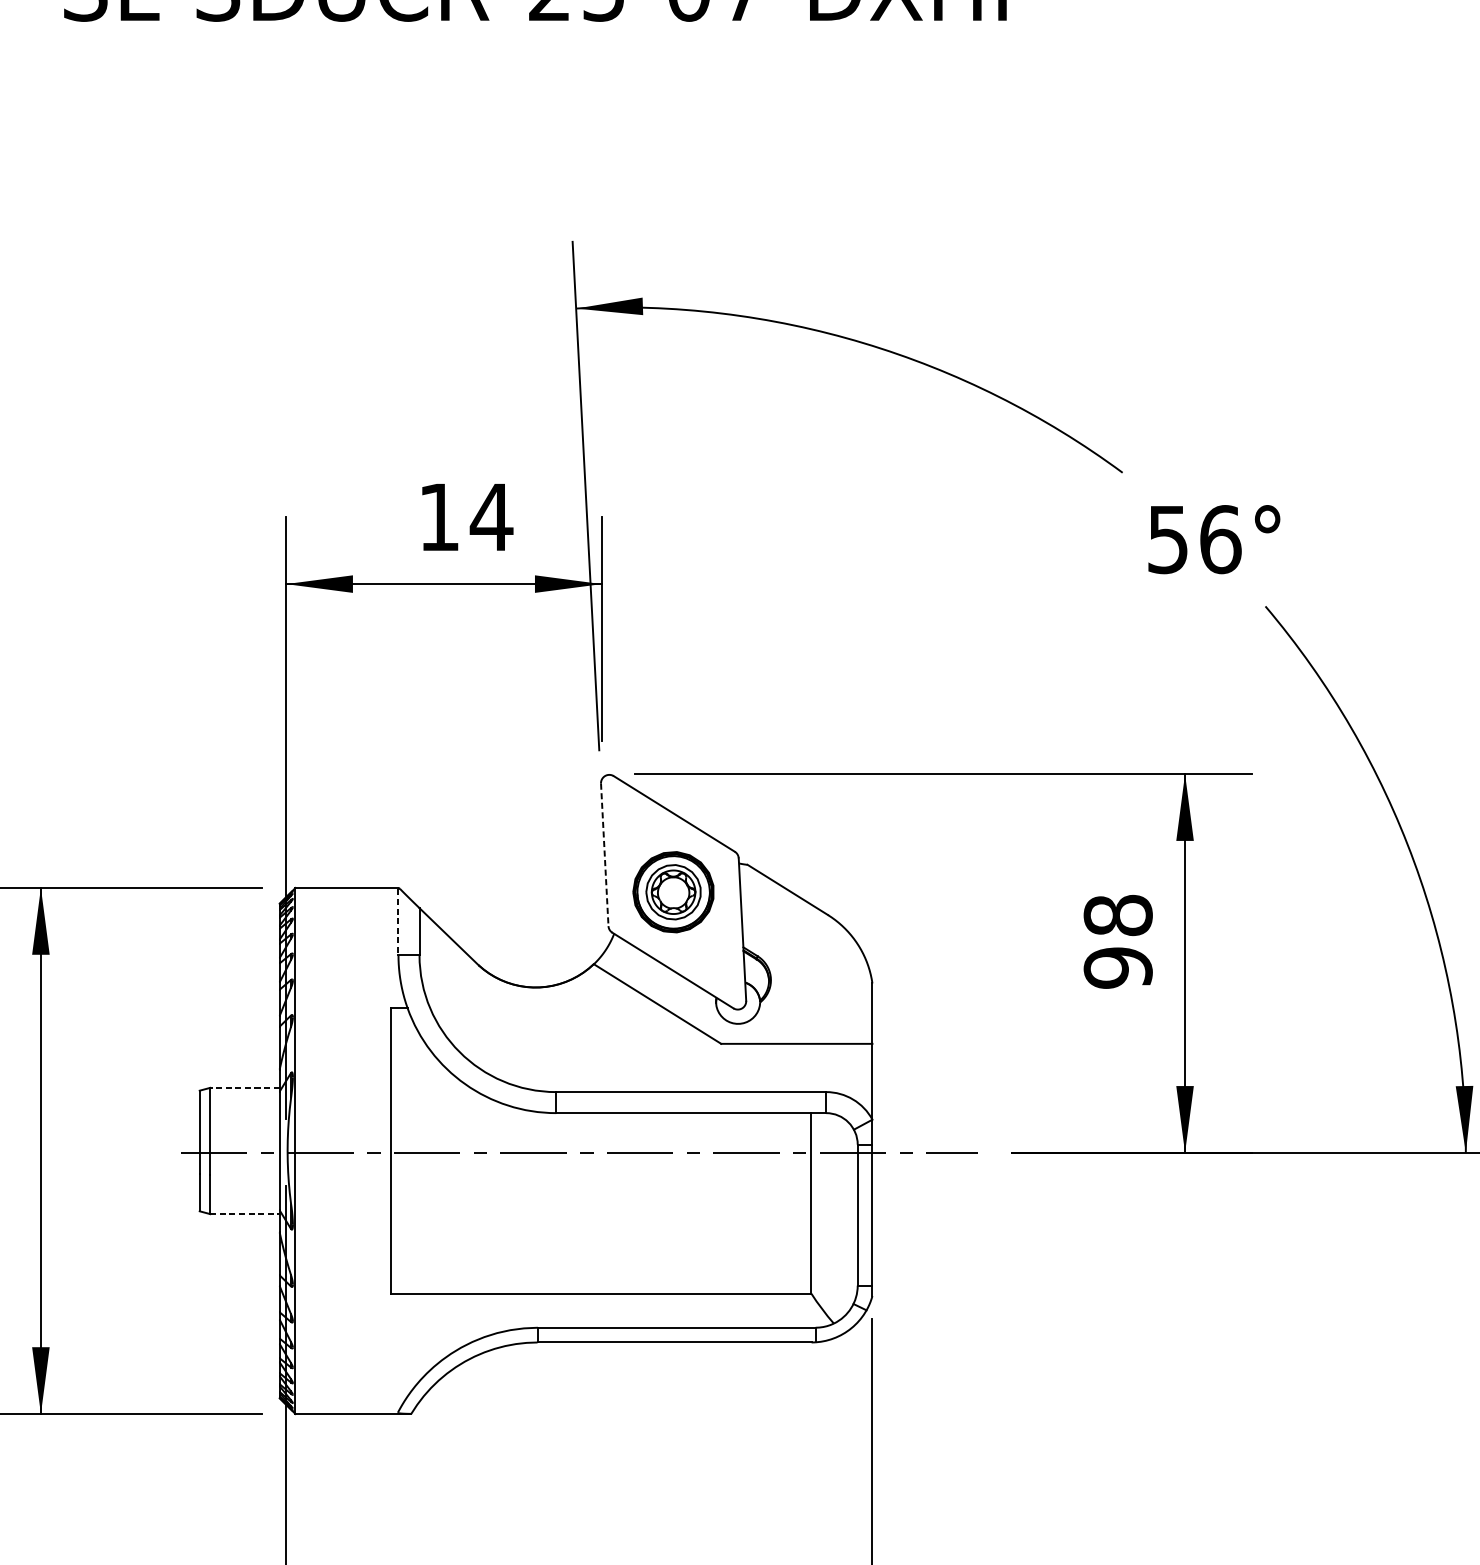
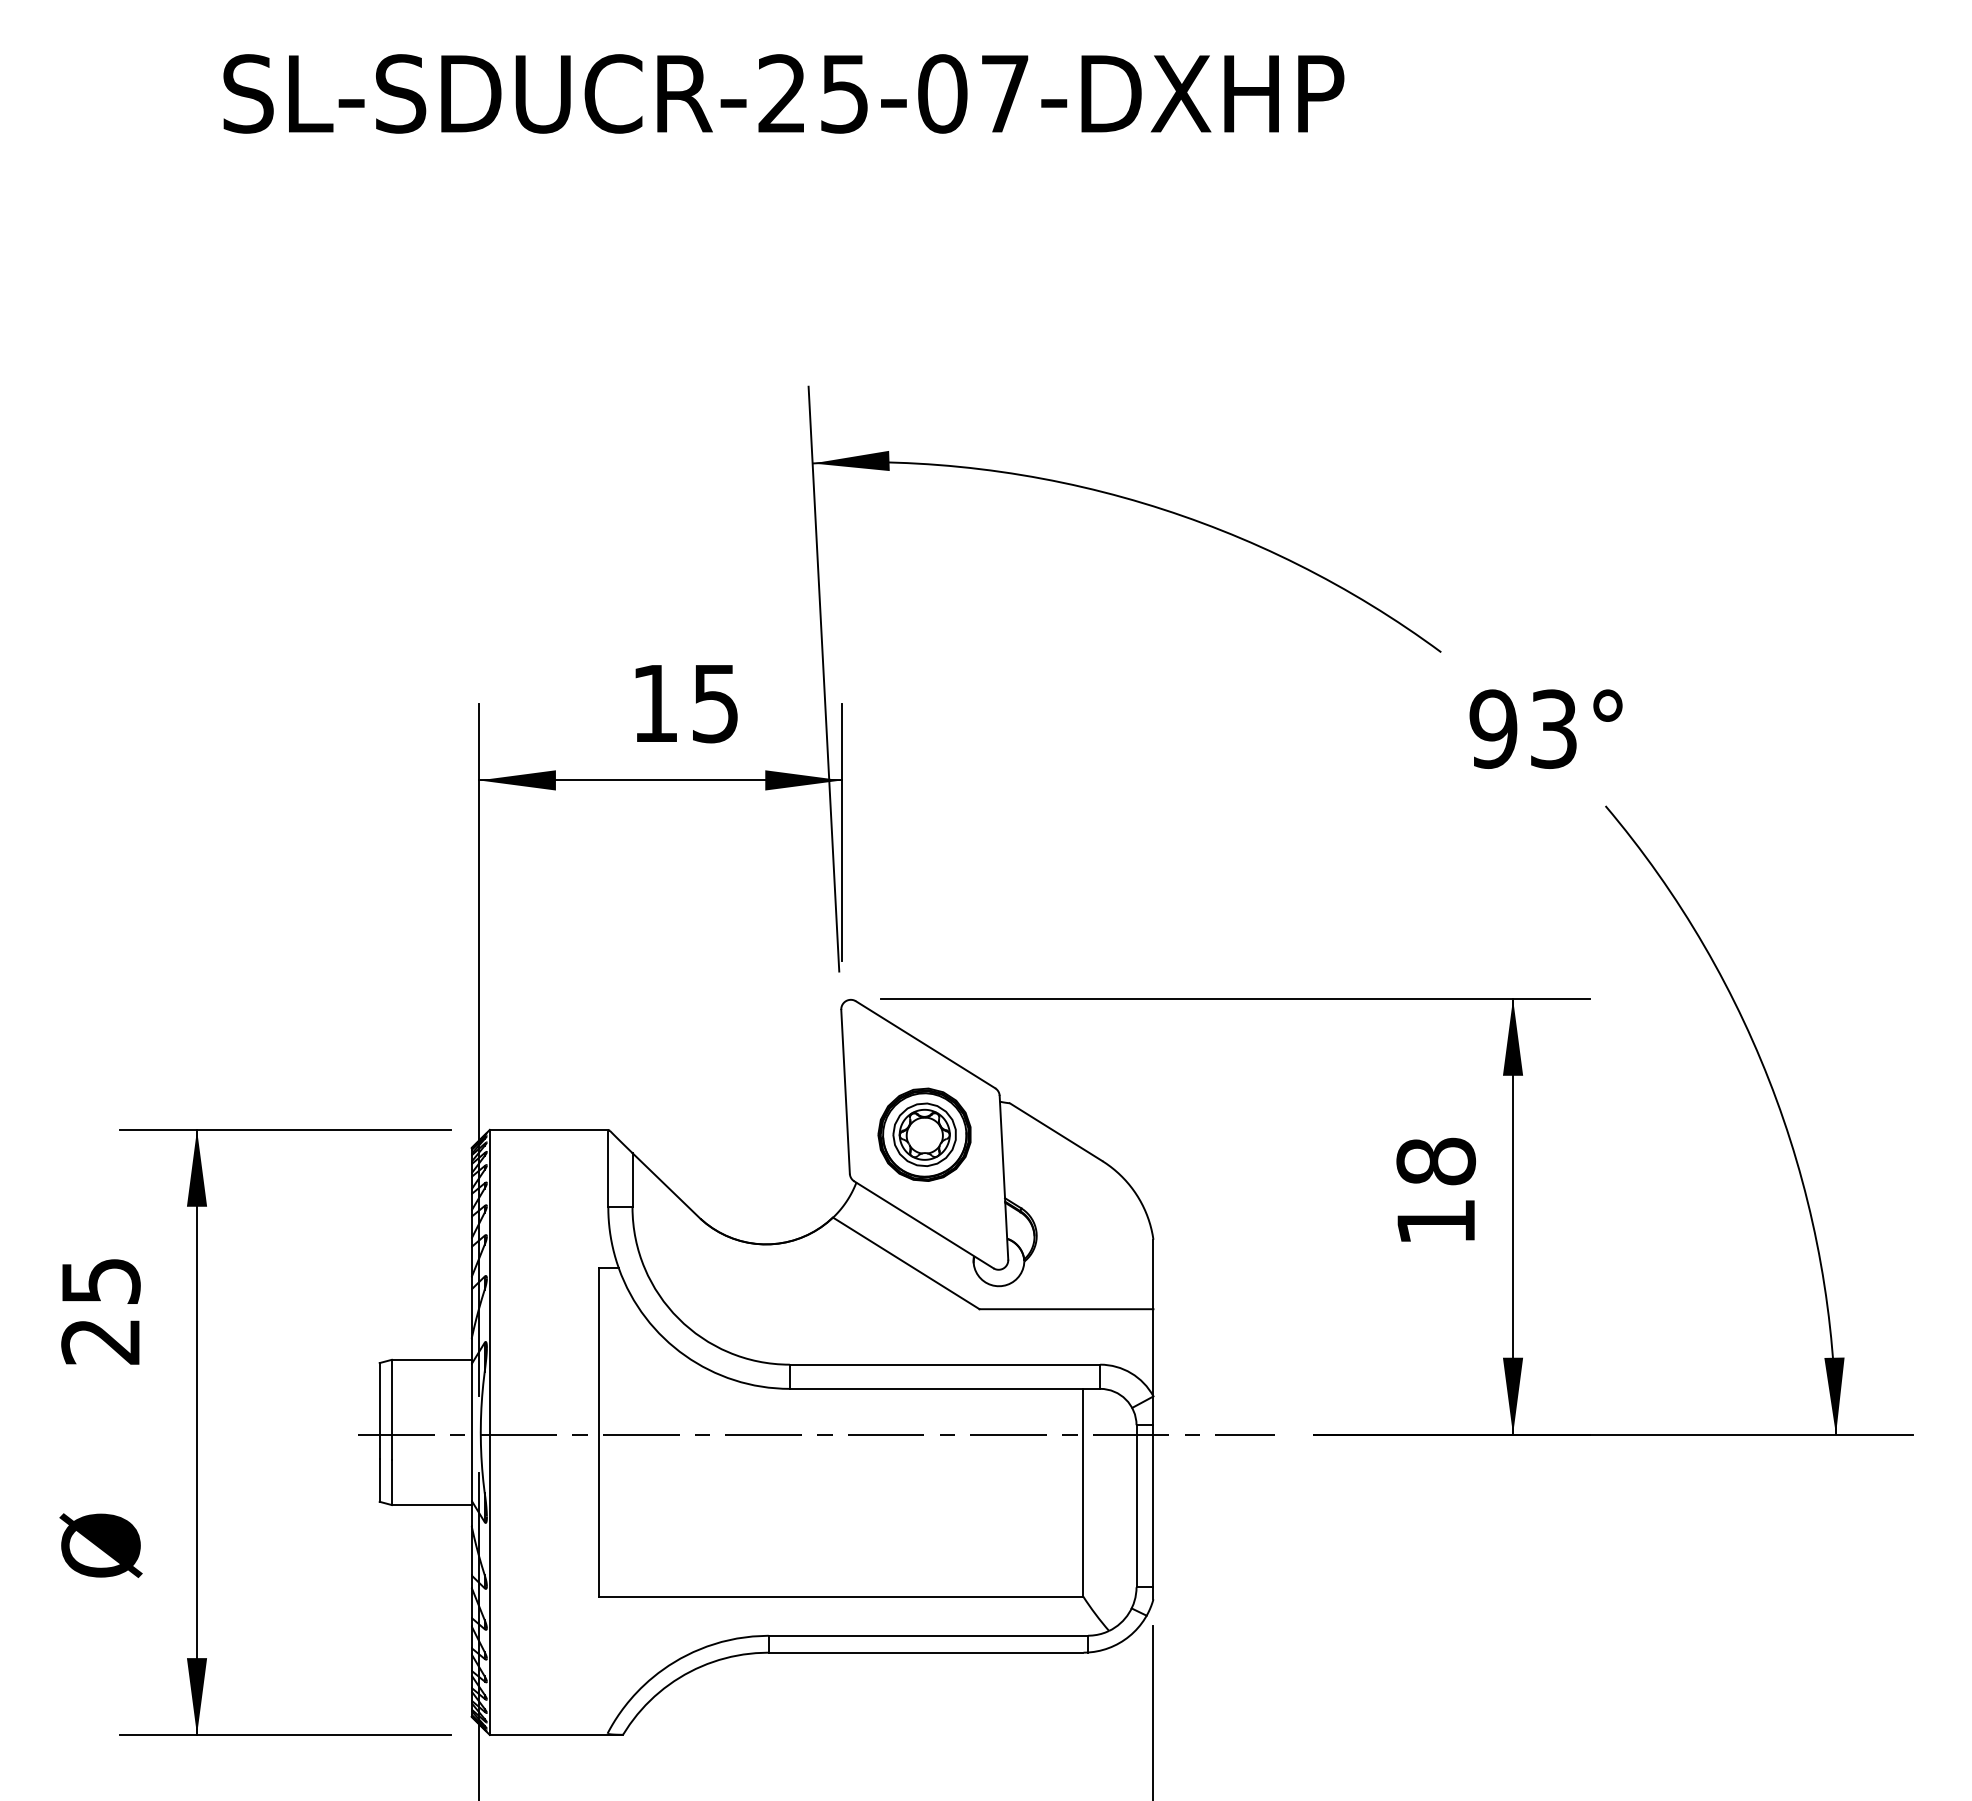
text: (491, 518) -> (715, 704), 14 -> 15
text: (1194, 538) -> (1523, 728), 56° -> 93°
line: (604, 855) -> (845, 1092), dashed -> solid
line: (398, 922) -> (608, 1169), dashed -> solid
text: (1118, 967) -> (1436, 1221), 98 -> 18
line: (244, 1087) -> (431, 1359), dashed -> solid
line: (244, 1214) -> (431, 1505), dashed -> solid

